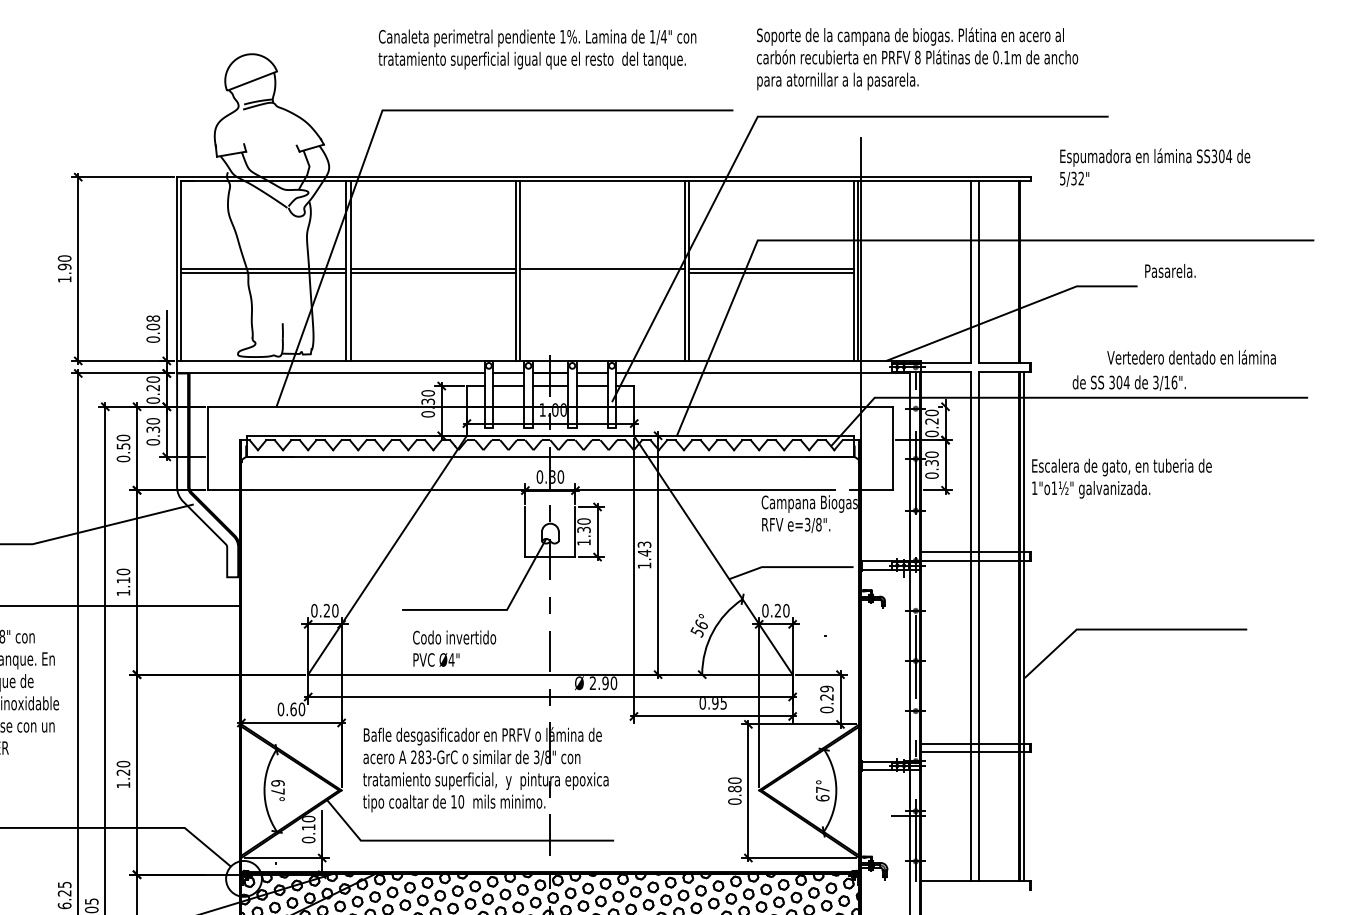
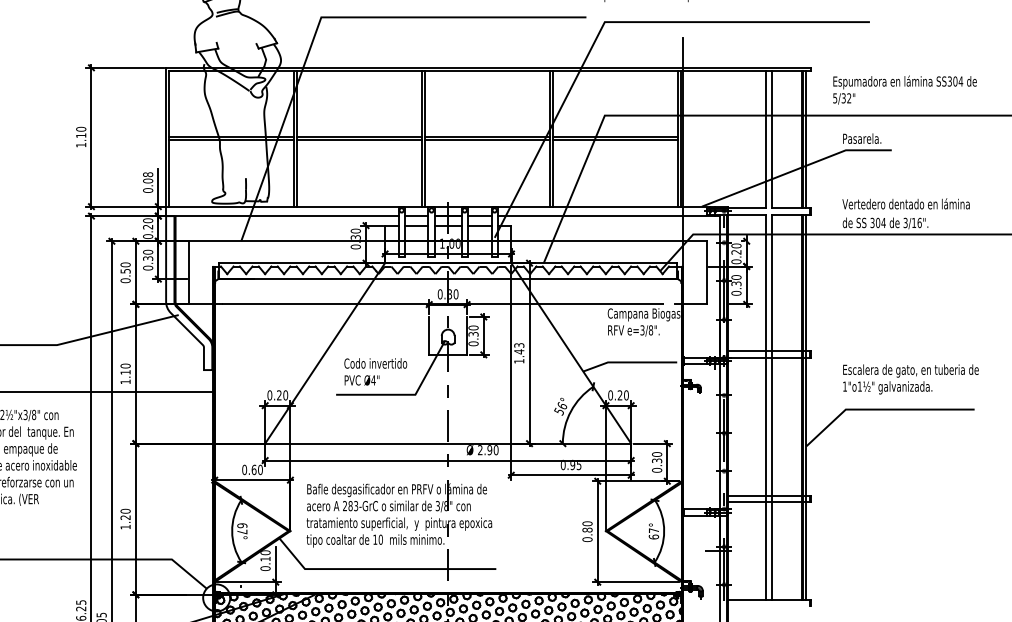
text: (1155, 167) -> (905, 89), moved
text: (64, 266) -> (81, 135), 1.90 -> 1.10
text: (1170, 270) -> (862, 138), moved
line: (1024, 272) -> (806, 139), added
line: (601, 273) -> (486, 140), added
text: (1191, 356) -> (906, 203), moved
text: (1121, 478) -> (910, 379), moved
text: (583, 542) -> (473, 343), 1.30 -> 0.30
text: (454, 648) -> (375, 371), moved
text: (826, 693) -> (656, 457), 0.29 -> 0.30

